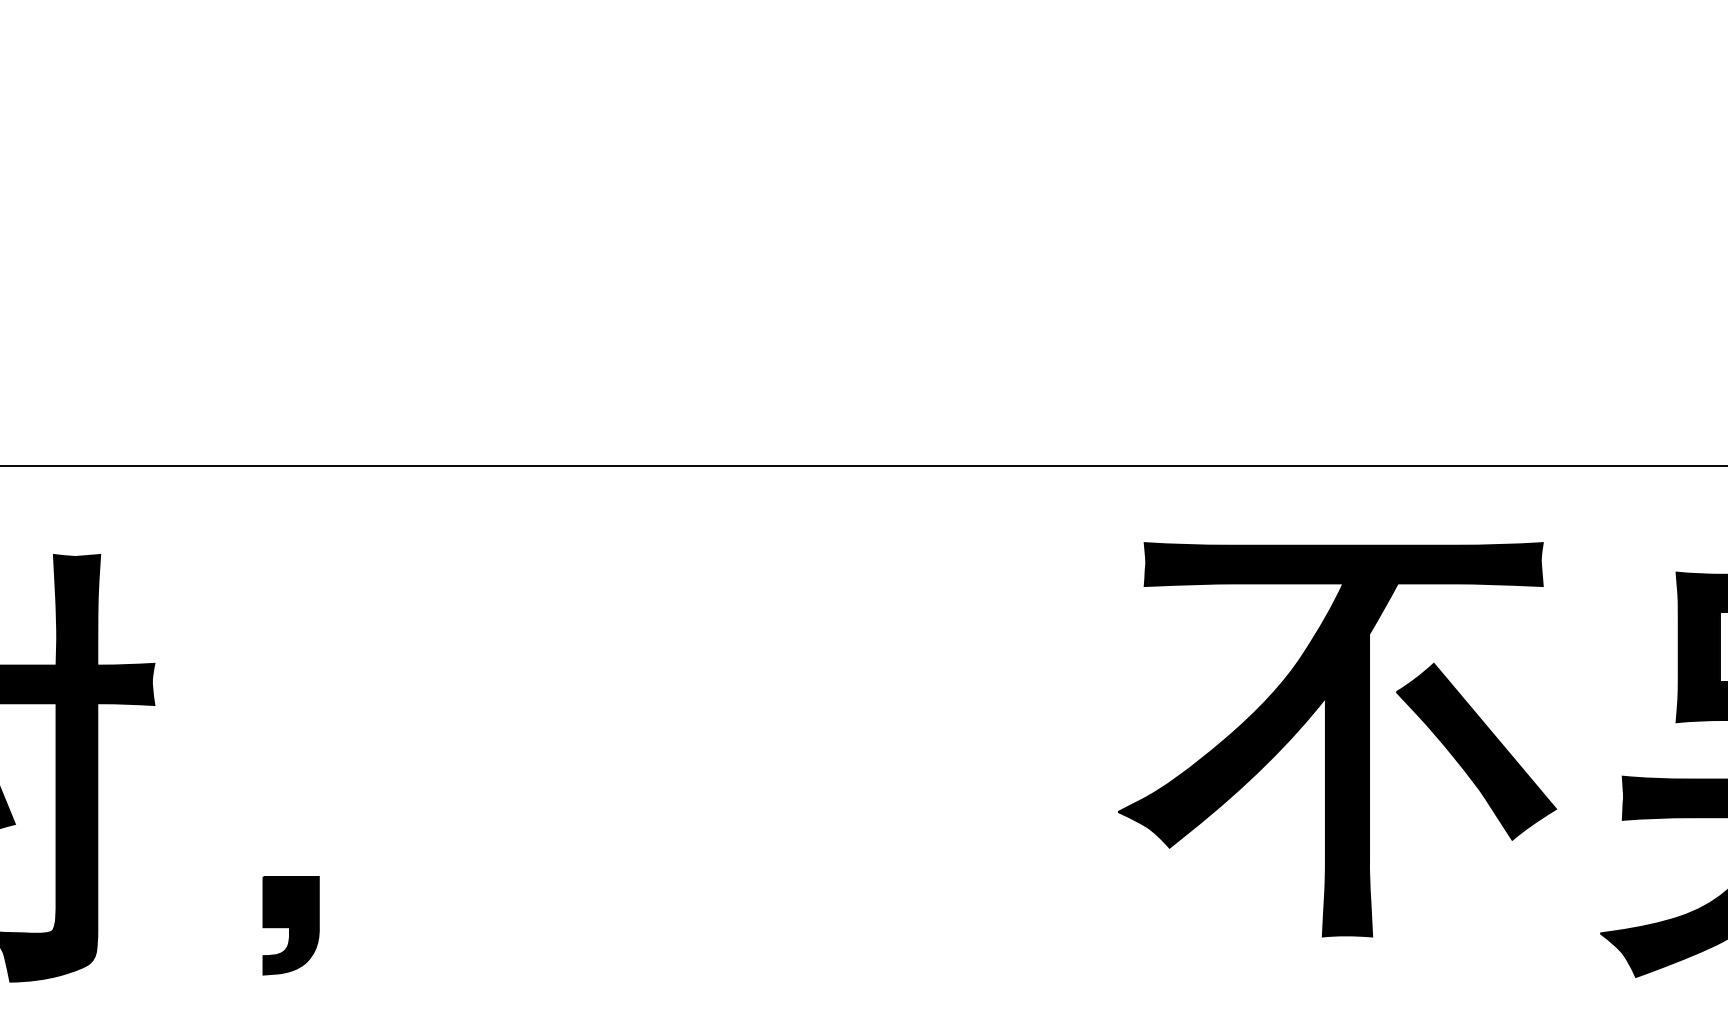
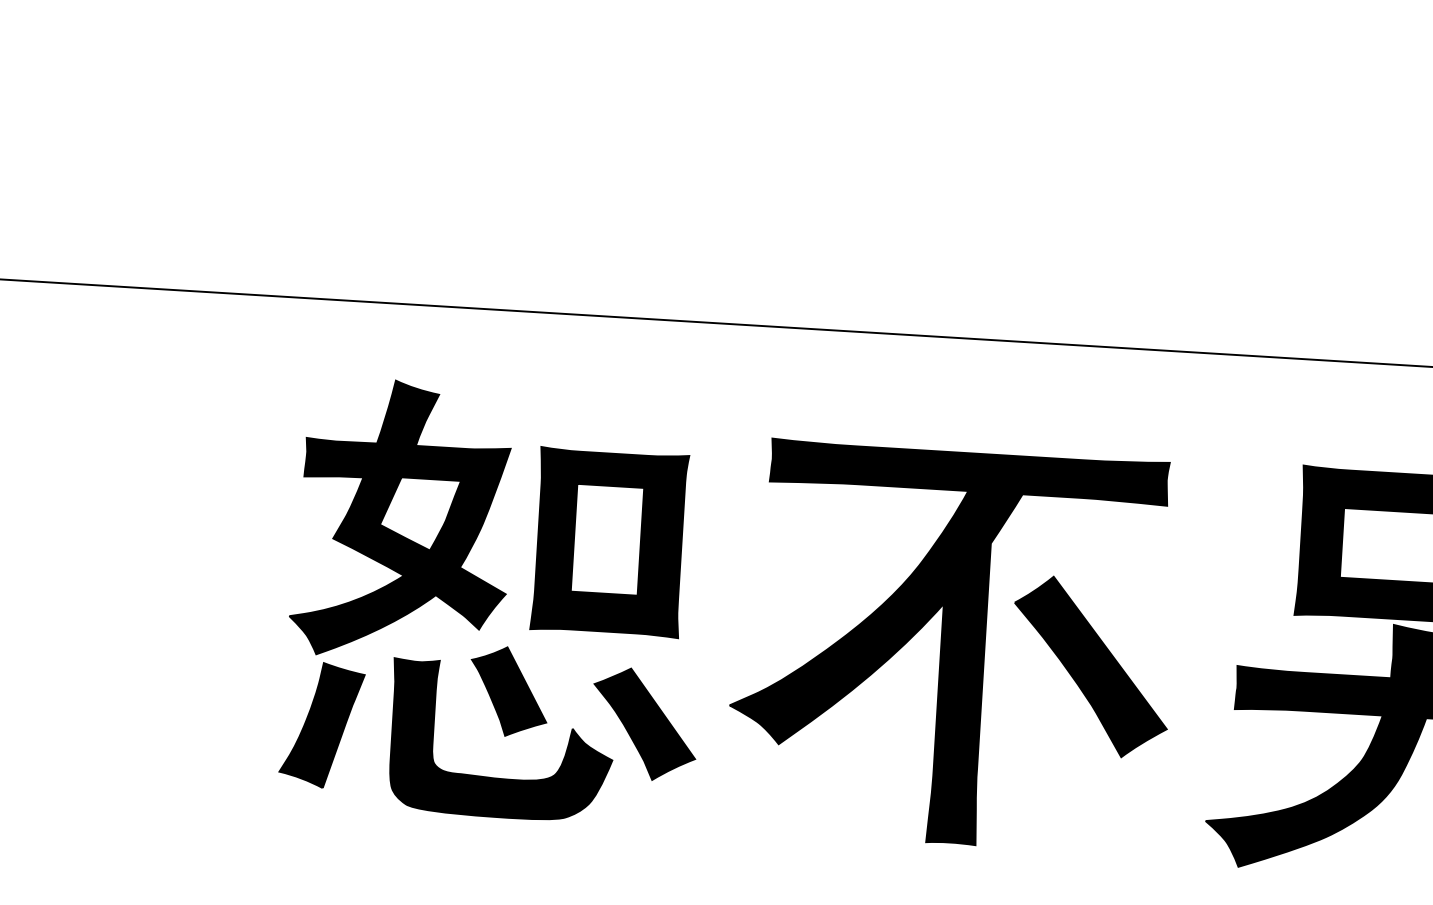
part: (1337, 739) -> (952, 646), moved
part: (879, 757) -> (496, 601), added

